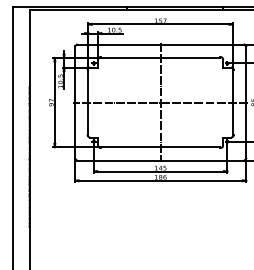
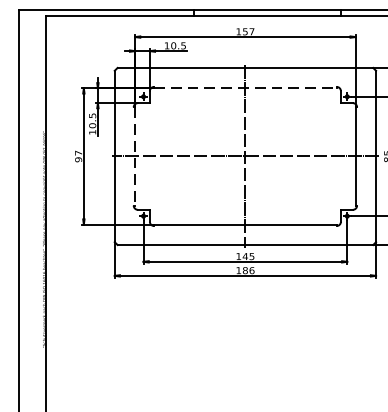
line: (160, 57) -> (245, 87), solid -> dashed
line: (88, 103) -> (135, 157), solid -> dashed

